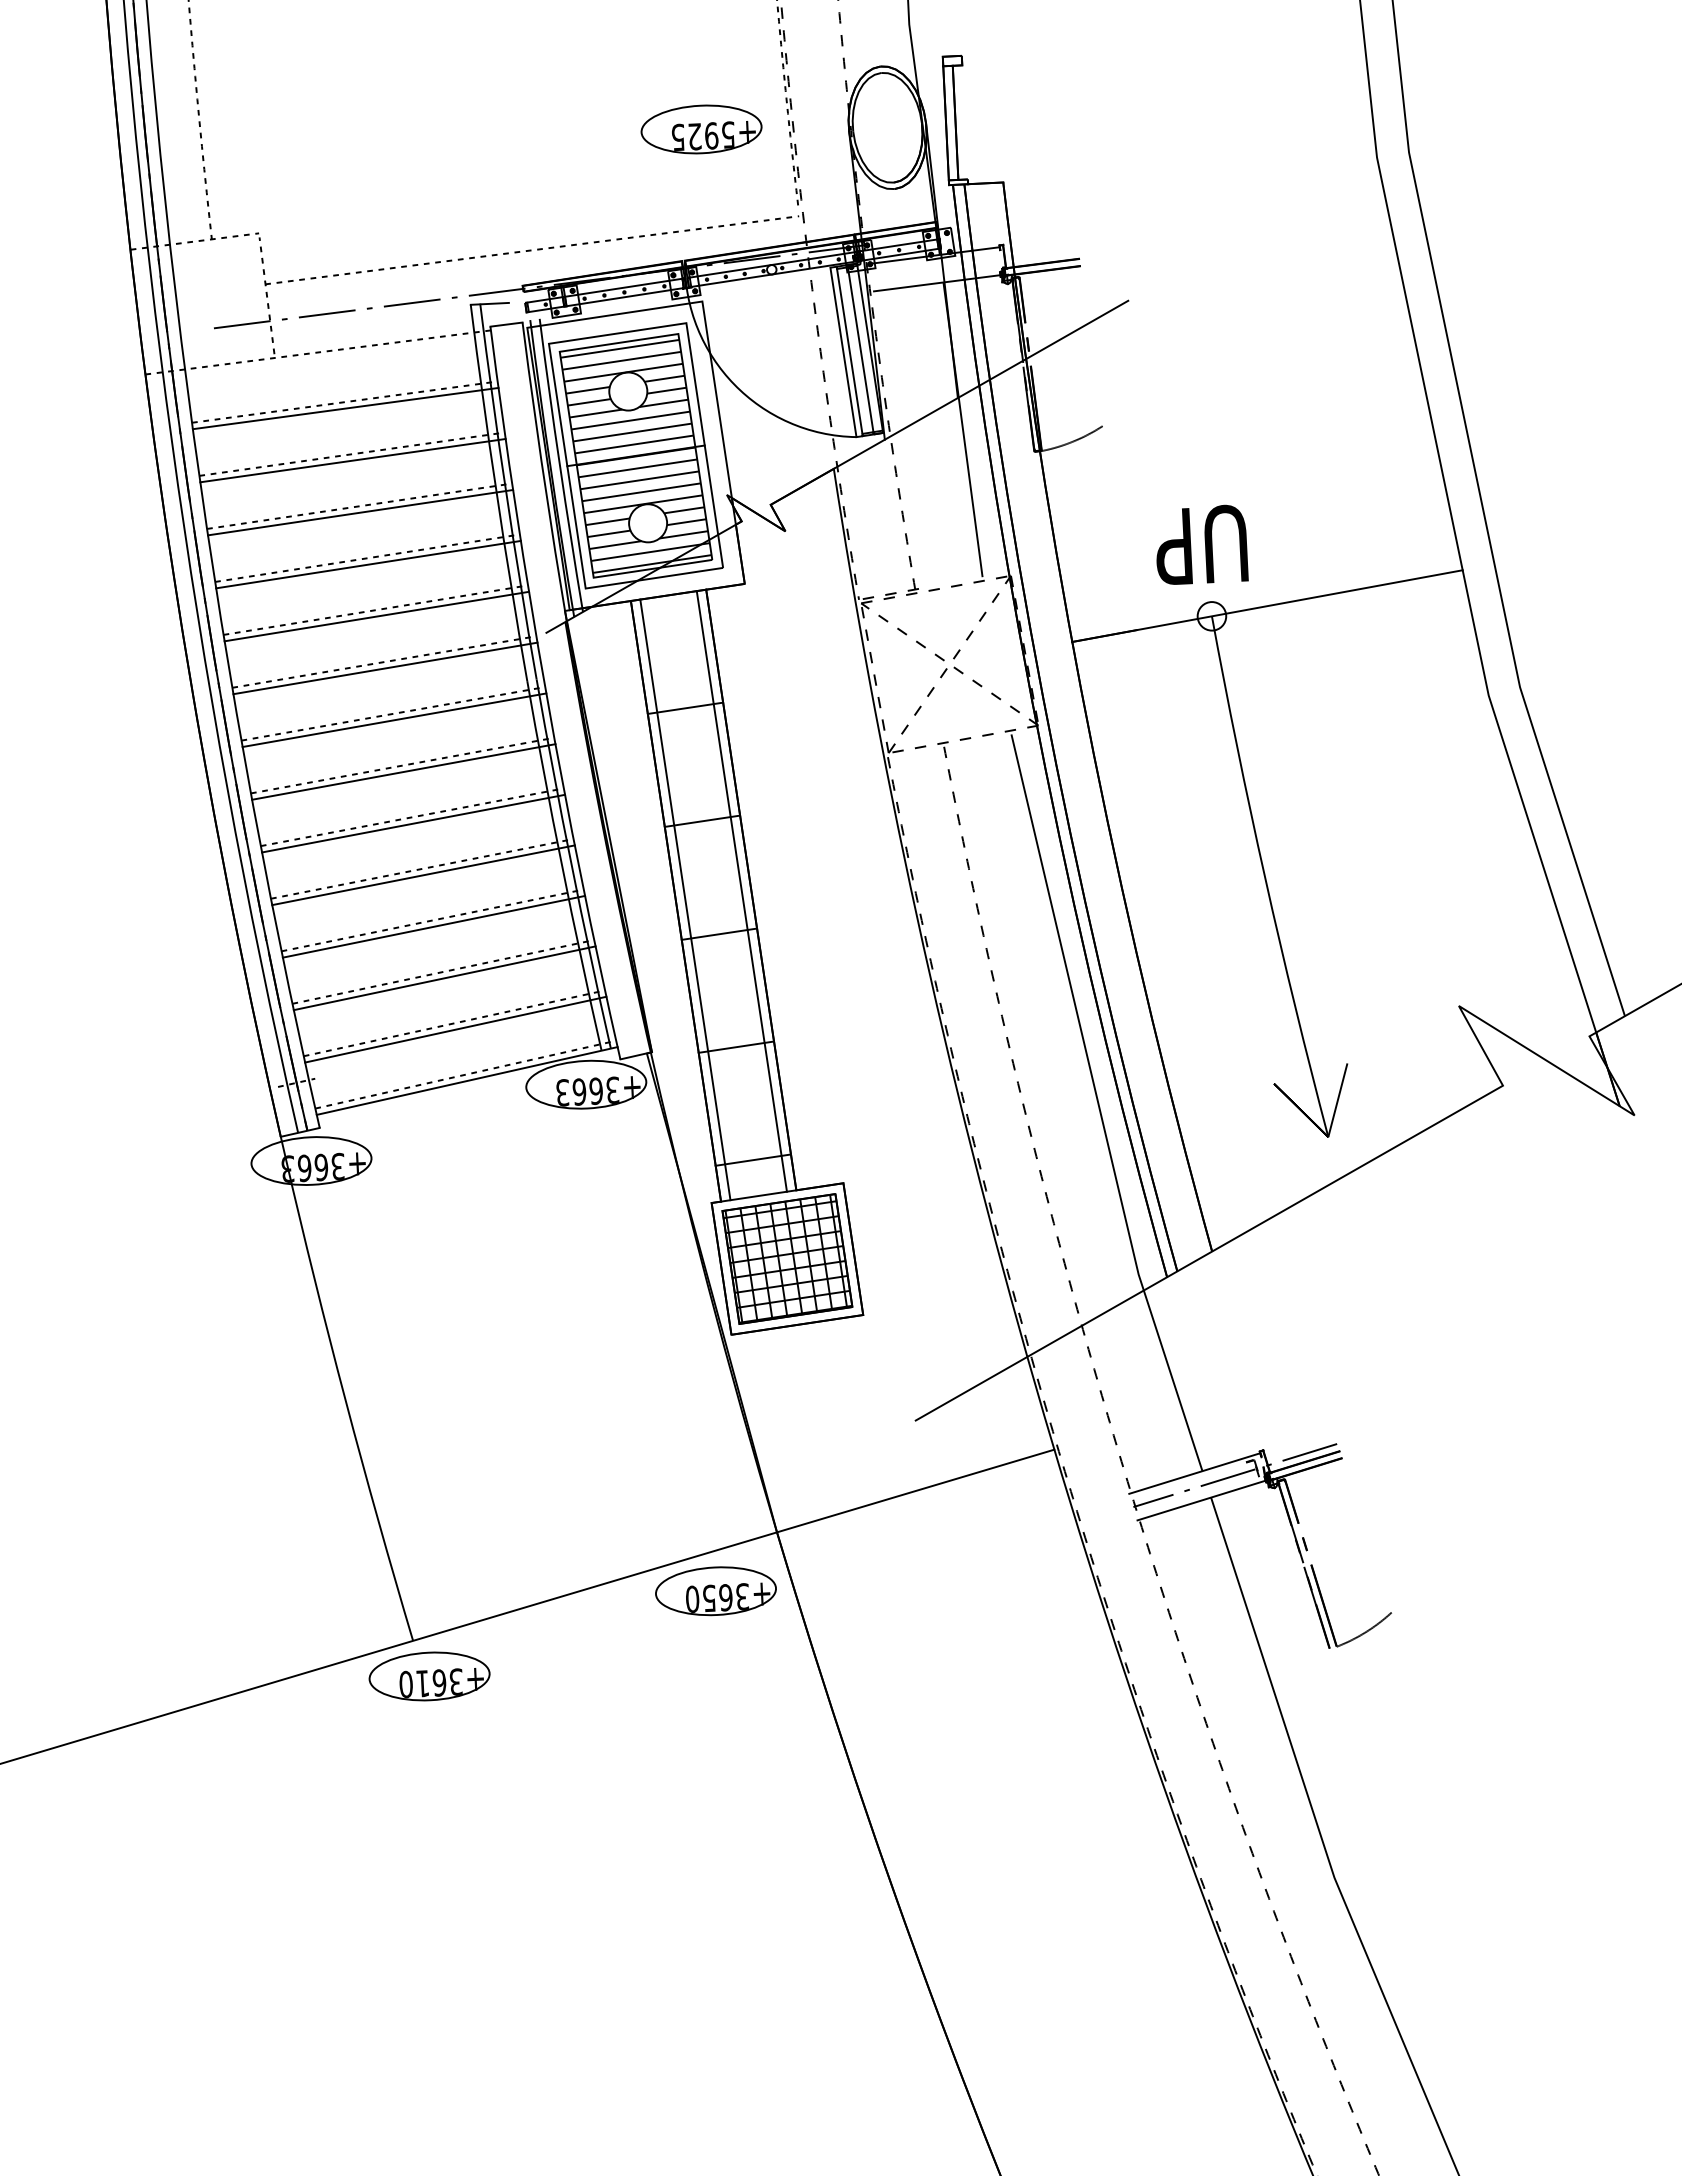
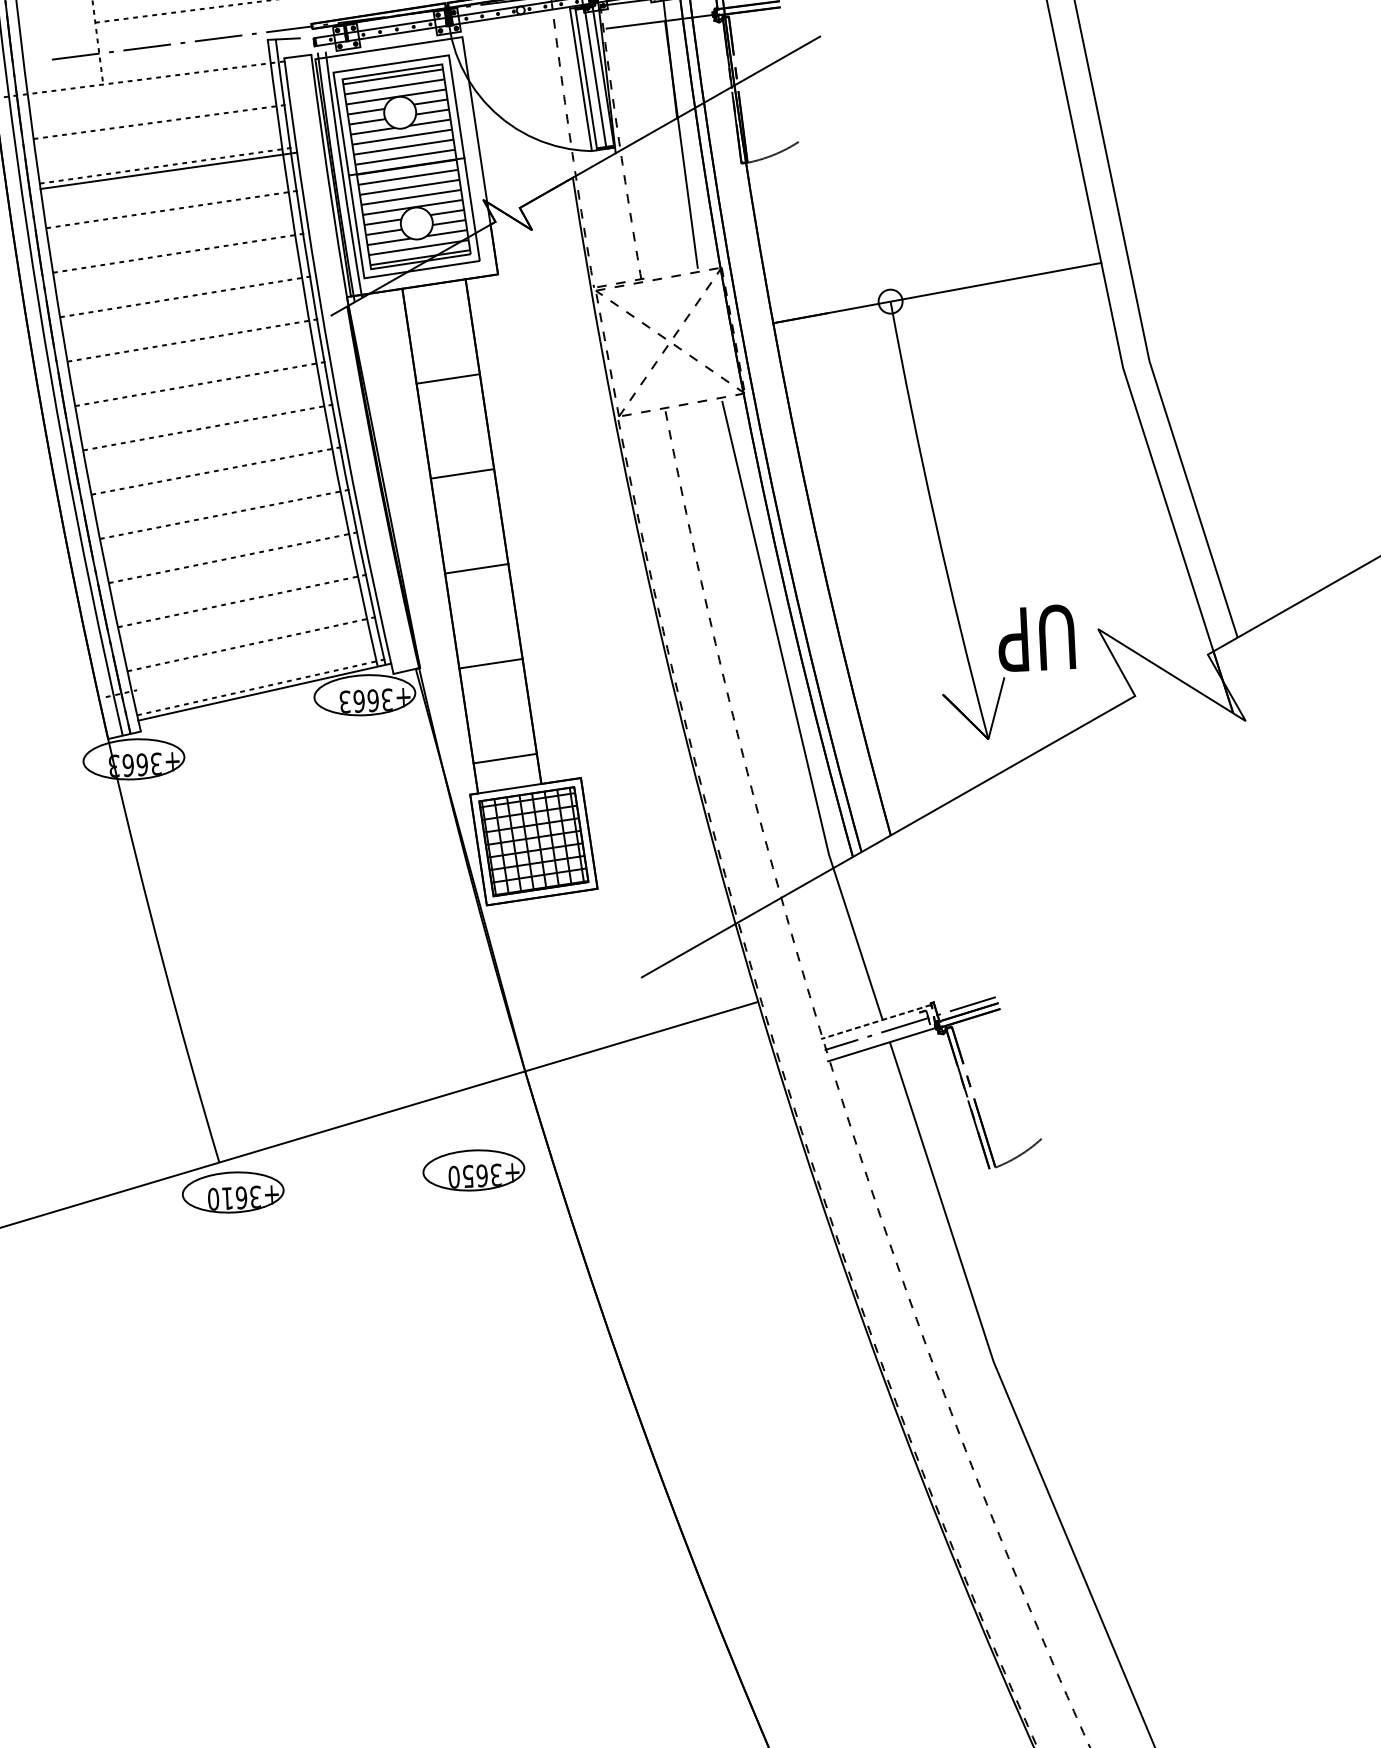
line: (345, 408) -> (162, 127), removed
line: (360, 512) -> (175, 214), removed
text: (1202, 544) -> (1037, 637), moved
line: (368, 564) -> (181, 258), removed
line: (376, 616) -> (188, 301), removed
line: (385, 668) -> (196, 345), removed
line: (394, 720) -> (203, 389), removed
line: (403, 771) -> (211, 432), removed
line: (413, 823) -> (219, 475), removed
line: (423, 875) -> (228, 519), removed
line: (741, 891) -> (495, 532), removed
line: (685, 899) -> (448, 539), removed
line: (433, 926) -> (236, 562), removed
line: (444, 978) -> (245, 605), removed
line: (455, 1029) -> (254, 648), removed
line: (1194, 1473) -> (875, 1021), solid -> dashed
part: (715, 1591) -> (473, 1170), moved

